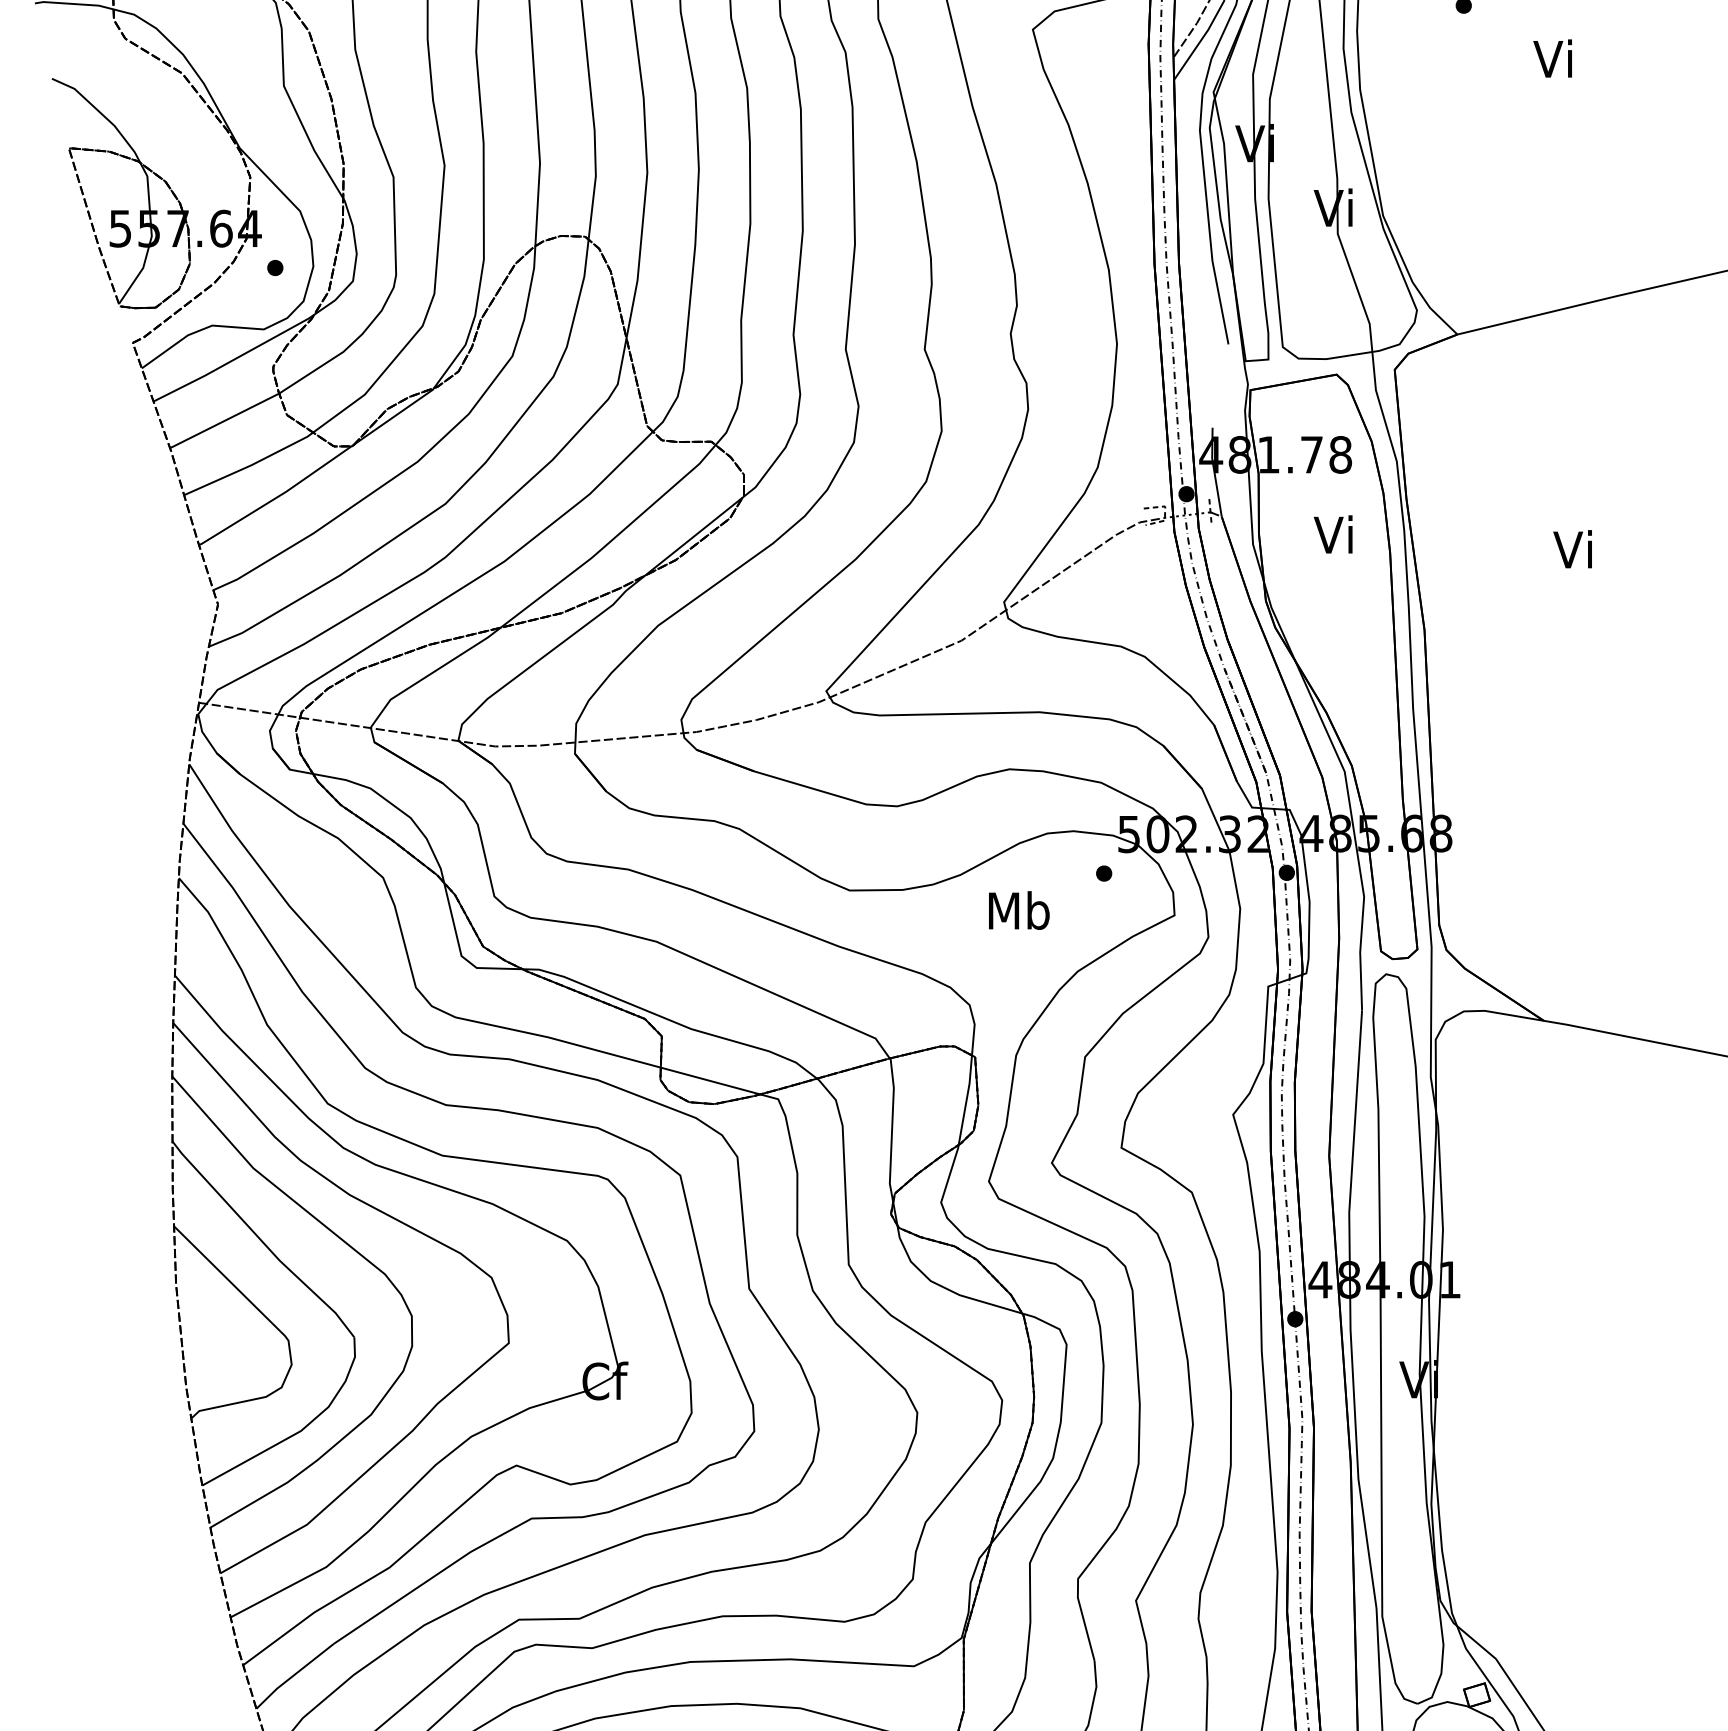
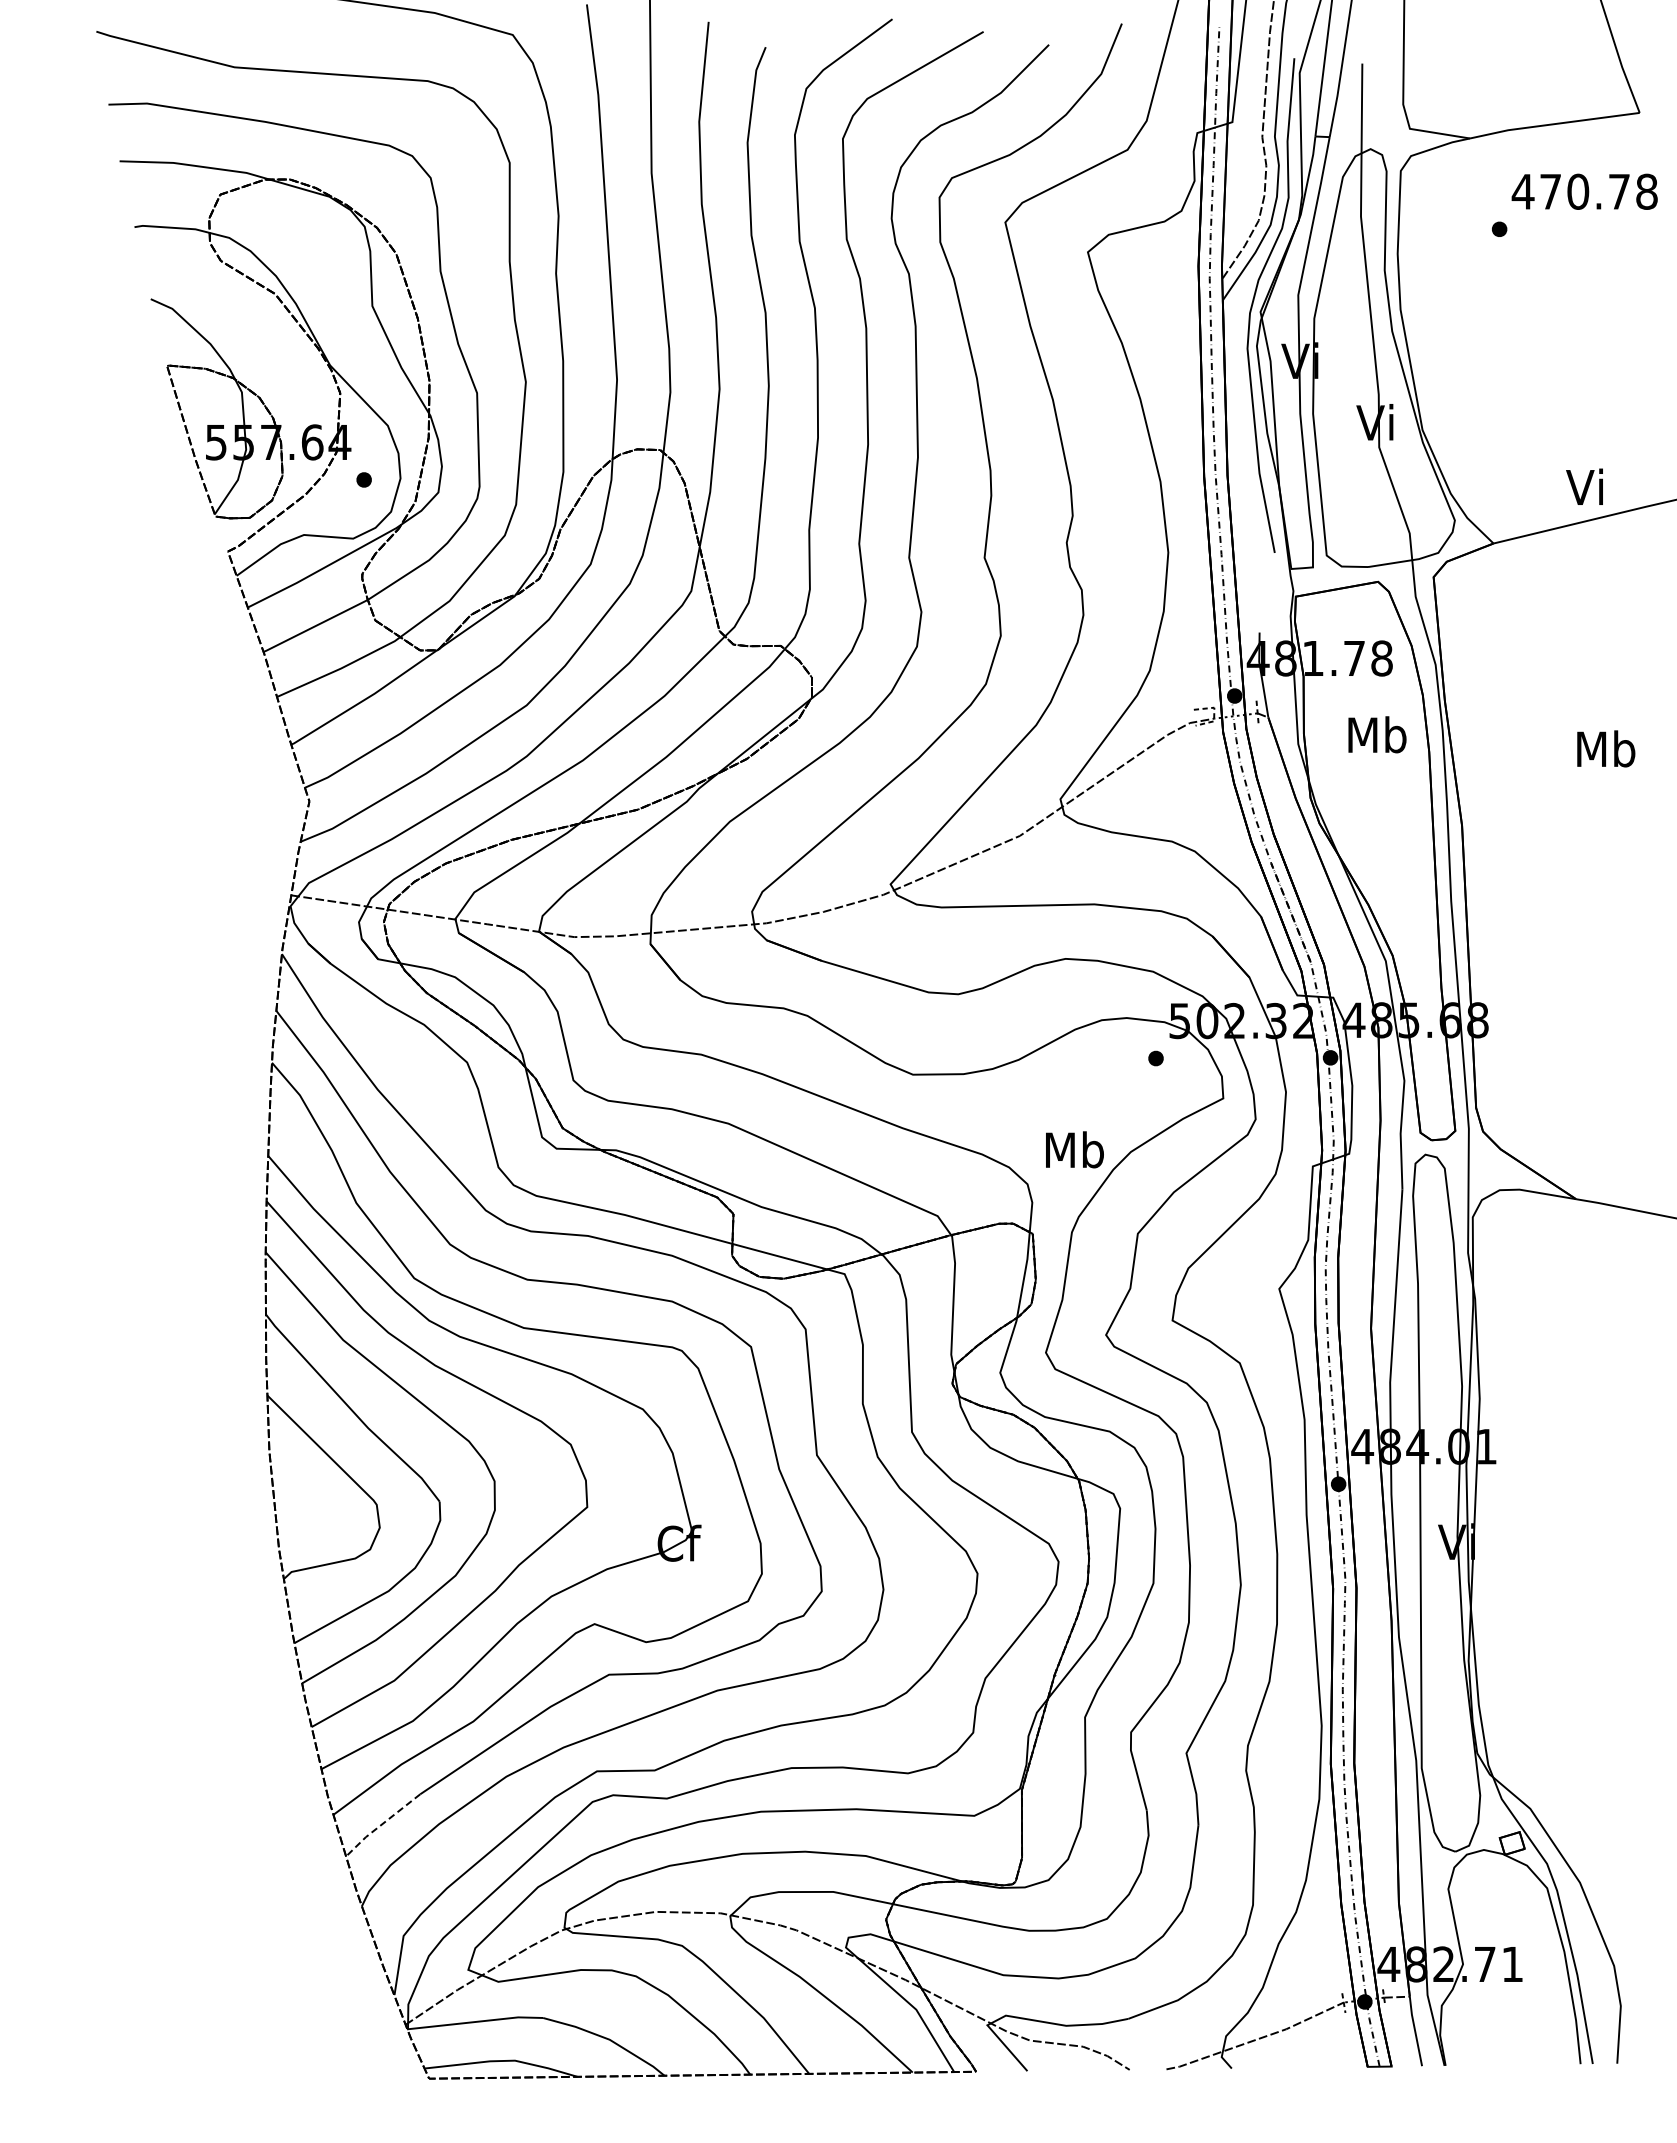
text: (1552, 58) -> (1584, 486), moved
text: (1335, 534) -> (1377, 734), Vi -> Mb
text: (1575, 549) -> (1606, 748), Vi -> Mb
text: (1018, 910) -> (1074, 1149), moved
line: (293, 1675) -> (381, 1824), solid -> dashed

